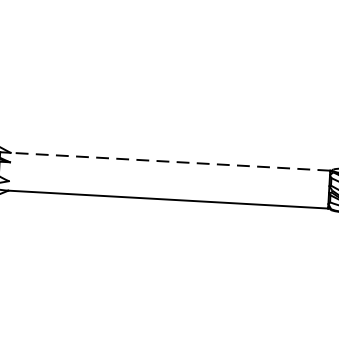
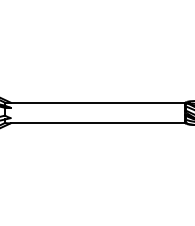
line: (169, 161) -> (97, 102), dashed -> solid

